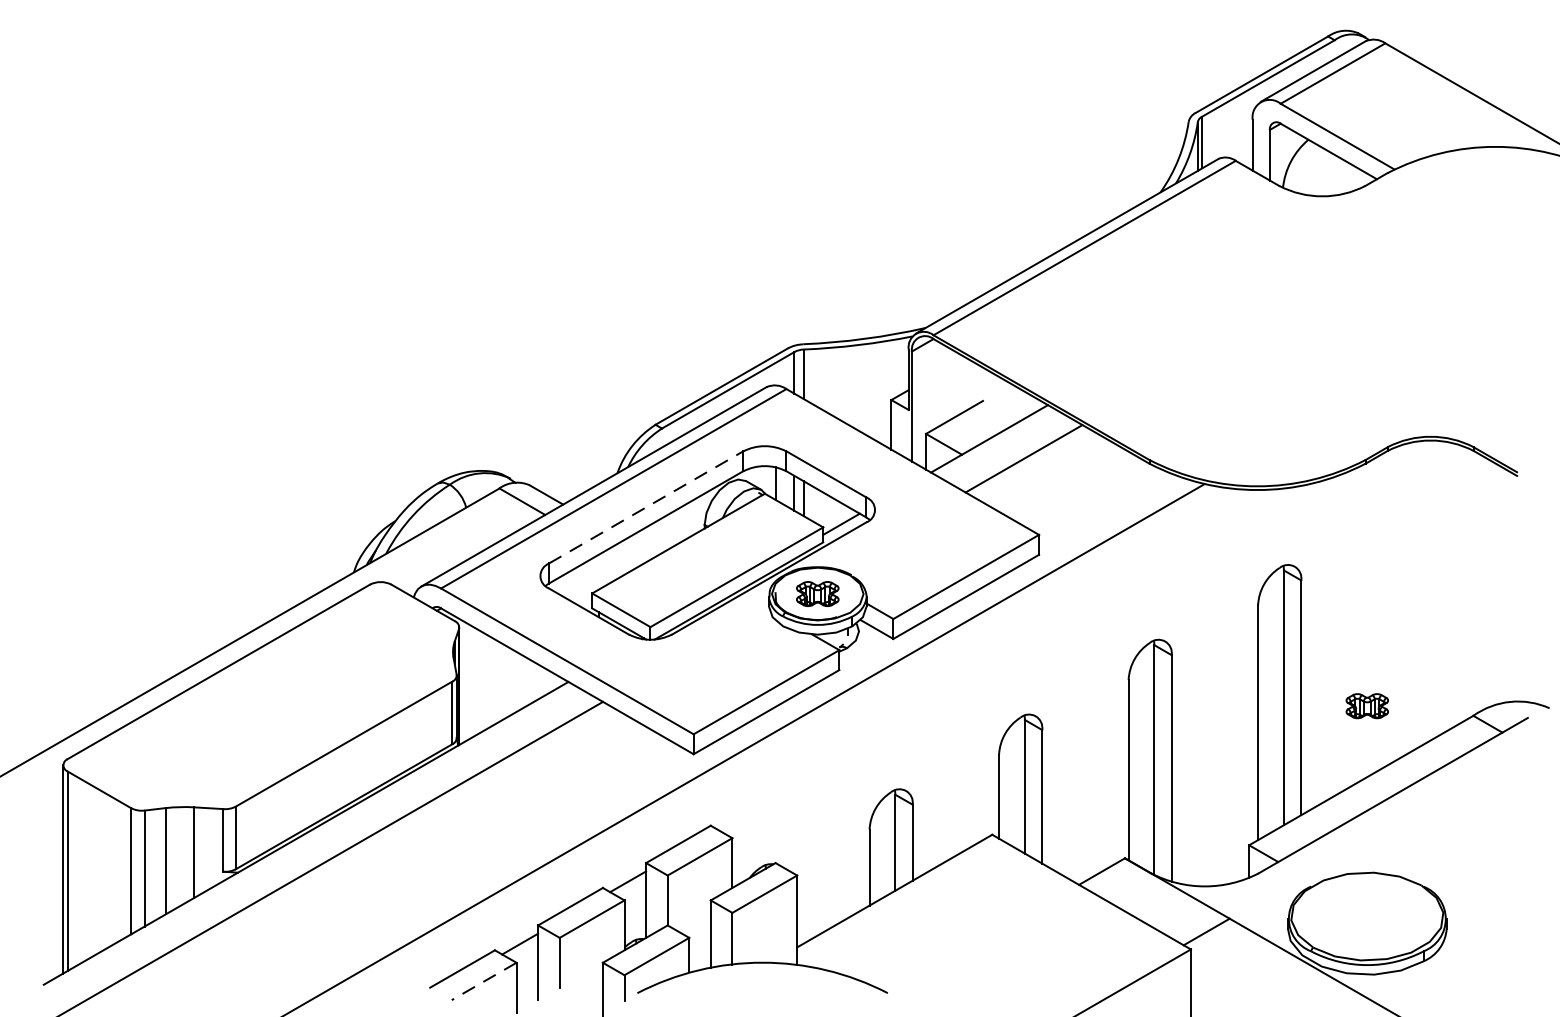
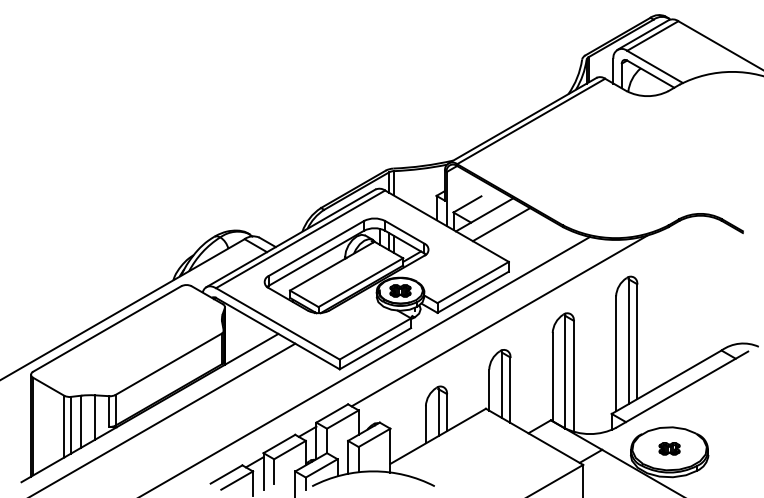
line: (646, 507) -> (316, 248), dashed -> solid
line: (1019, 654) -> (499, 320), added
part: (1367, 705) -> (669, 448), moved
line: (482, 981) -> (236, 480), dashed -> solid

